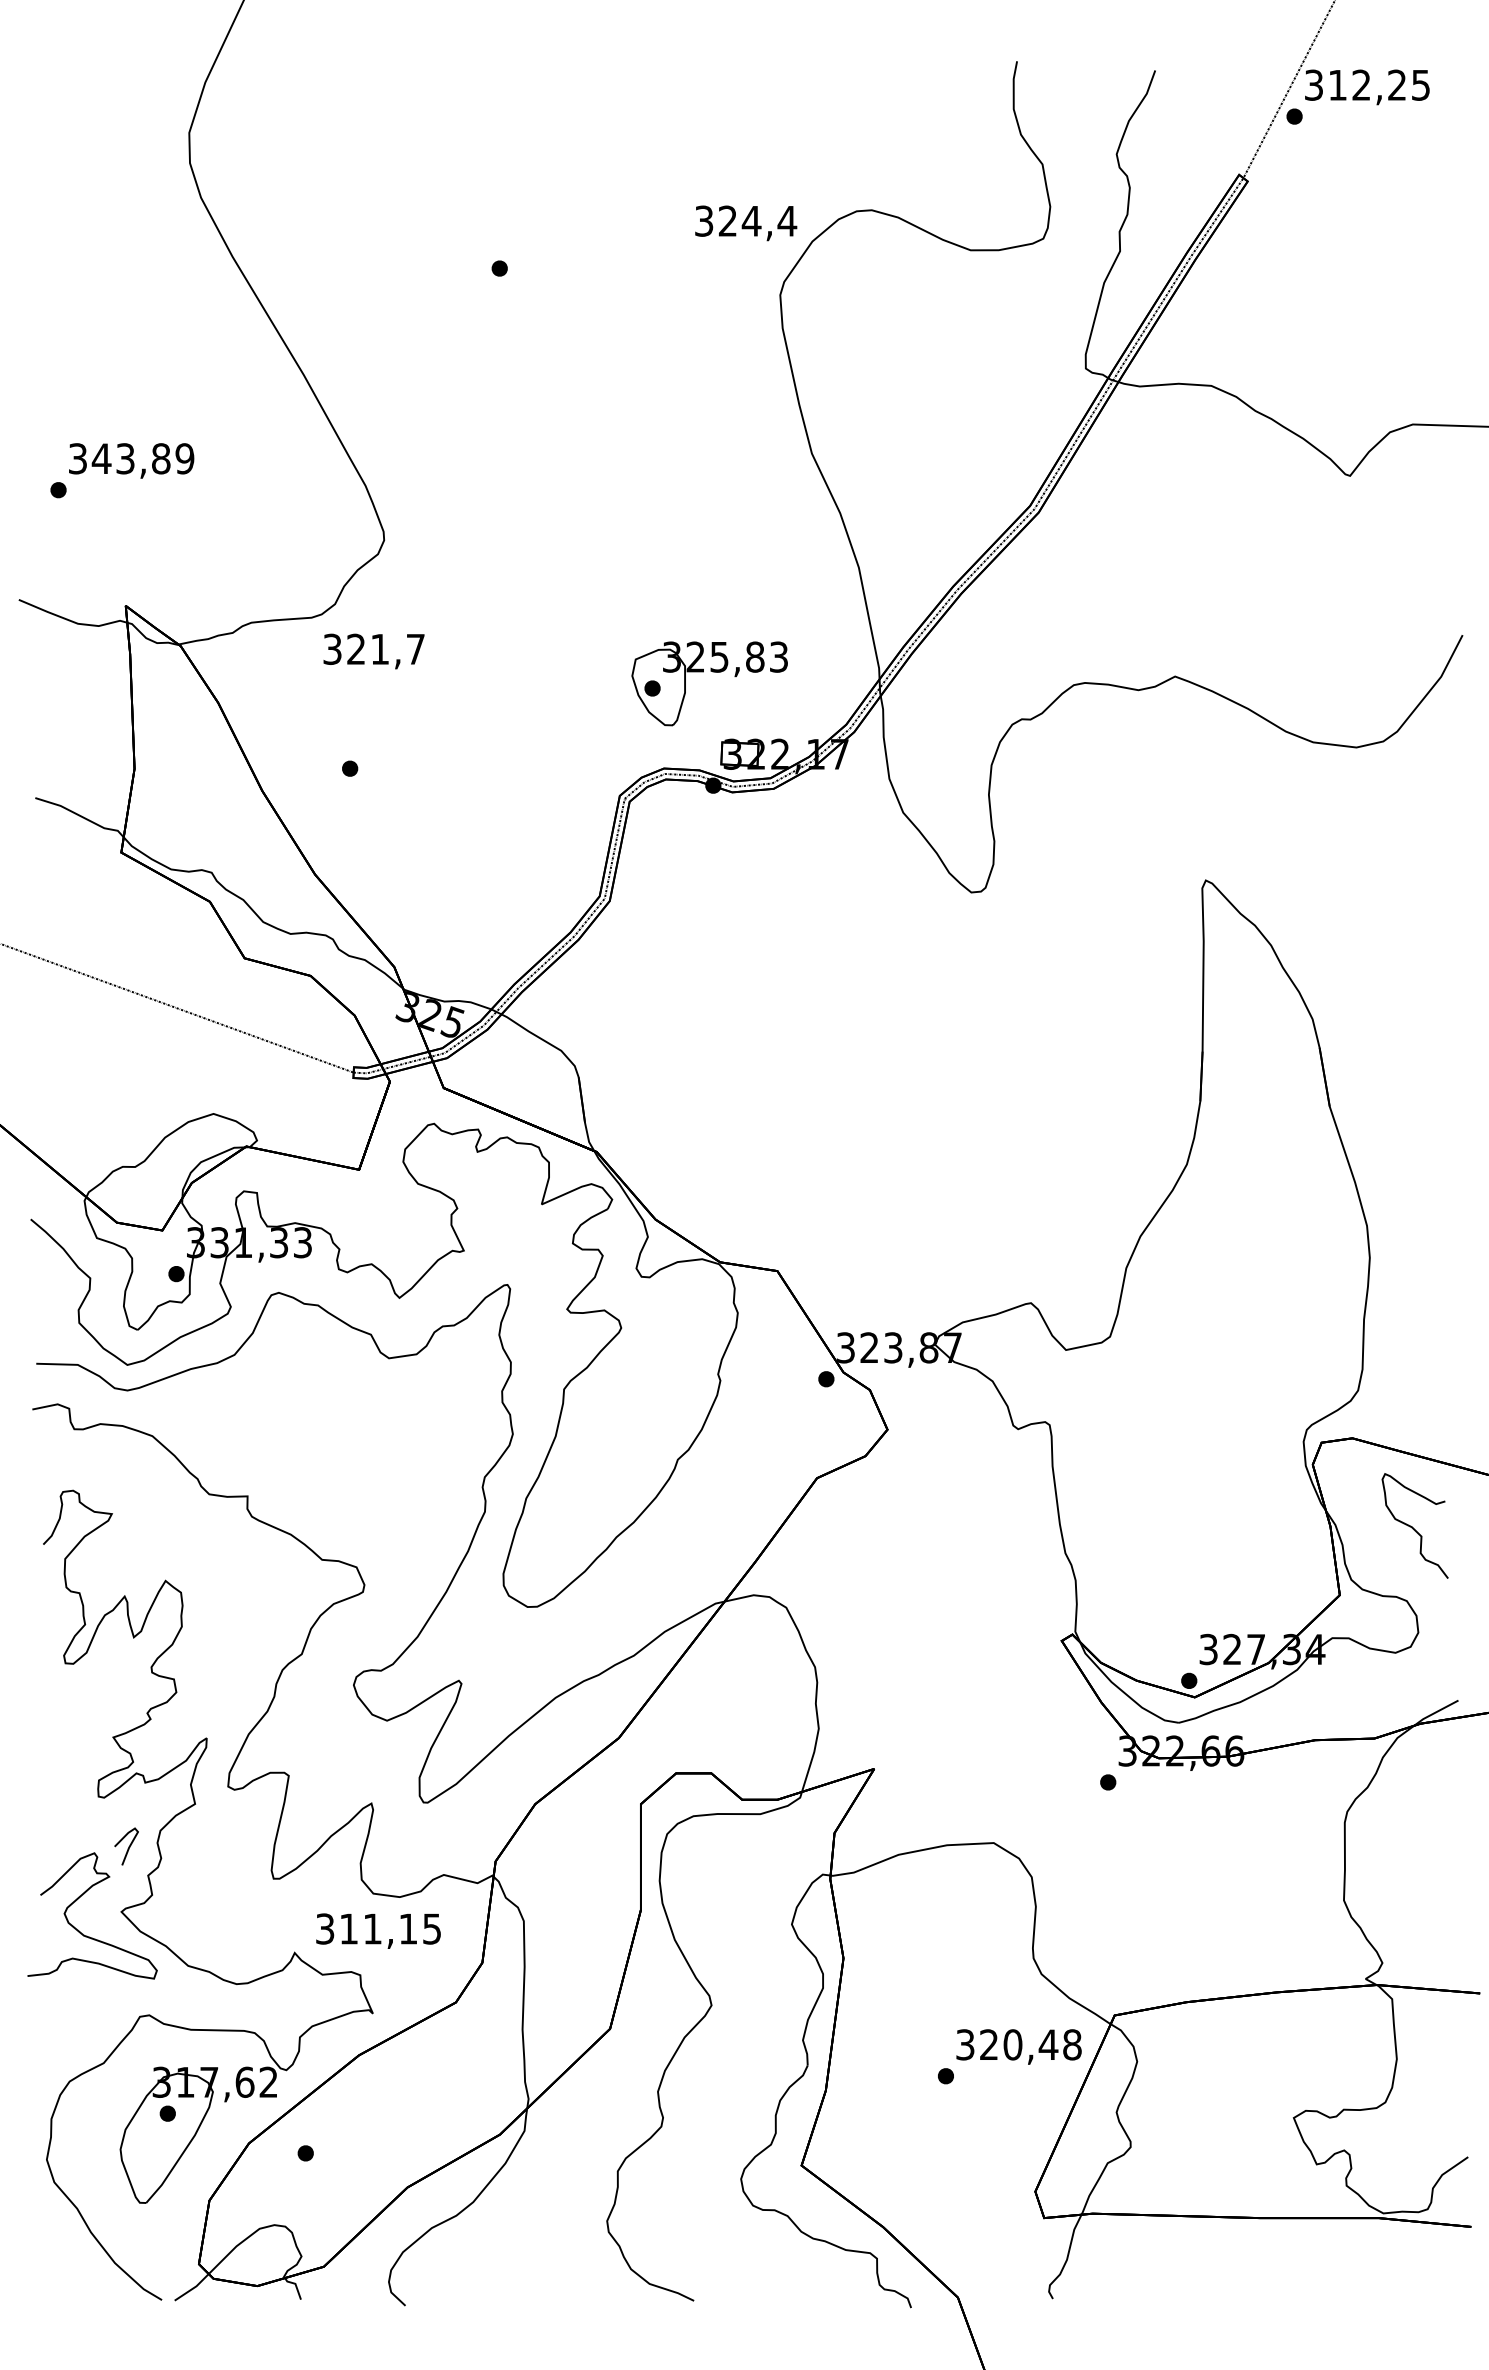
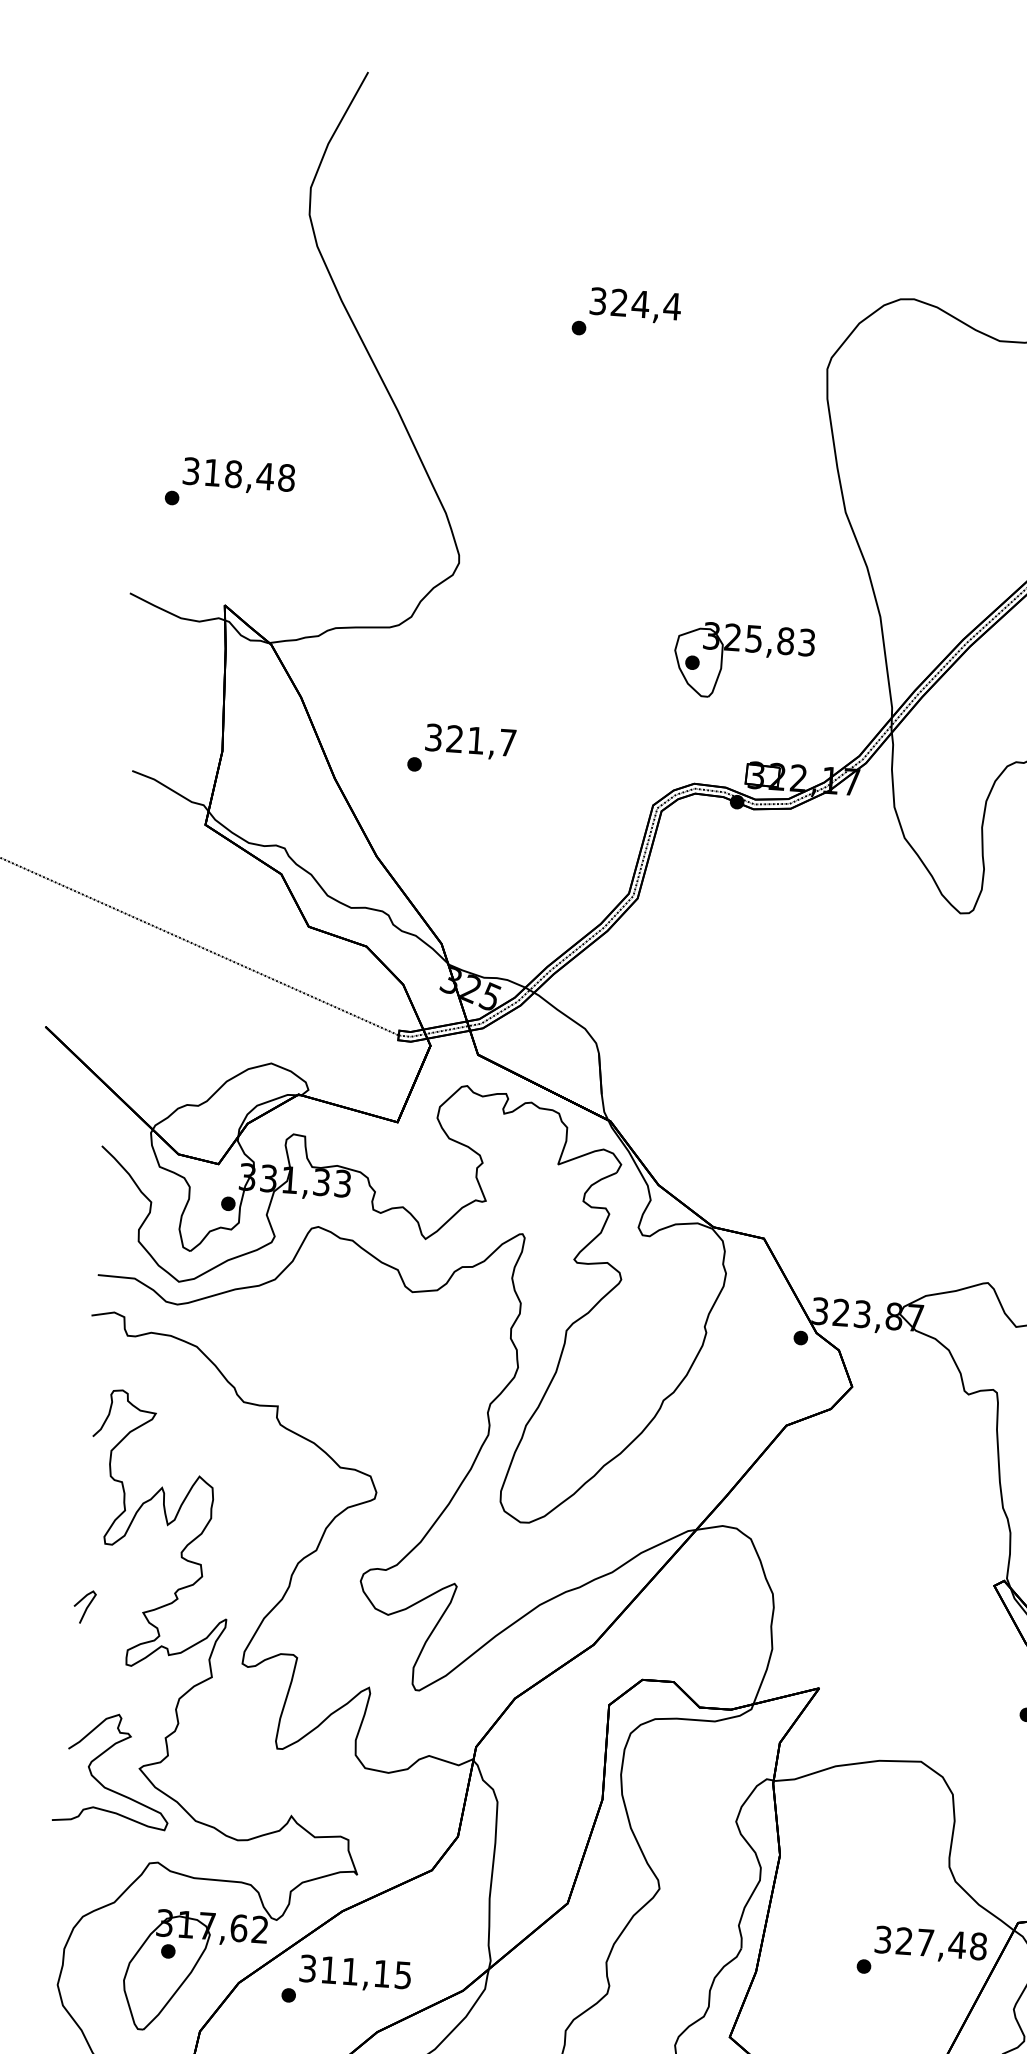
text: (746, 223) -> (635, 306), moved
text: (142, 458) -> (248, 475), 343,89 -> 318,48
text: (373, 651) -> (470, 742), moved
part: (712, 672) -> (746, 652), moved
curve: (128, 1846) -> (86, 1607), moved
text: (378, 1930) -> (355, 1973), moved
text: (1012, 2044) -> (925, 1942), 320,48 -> 327,48

